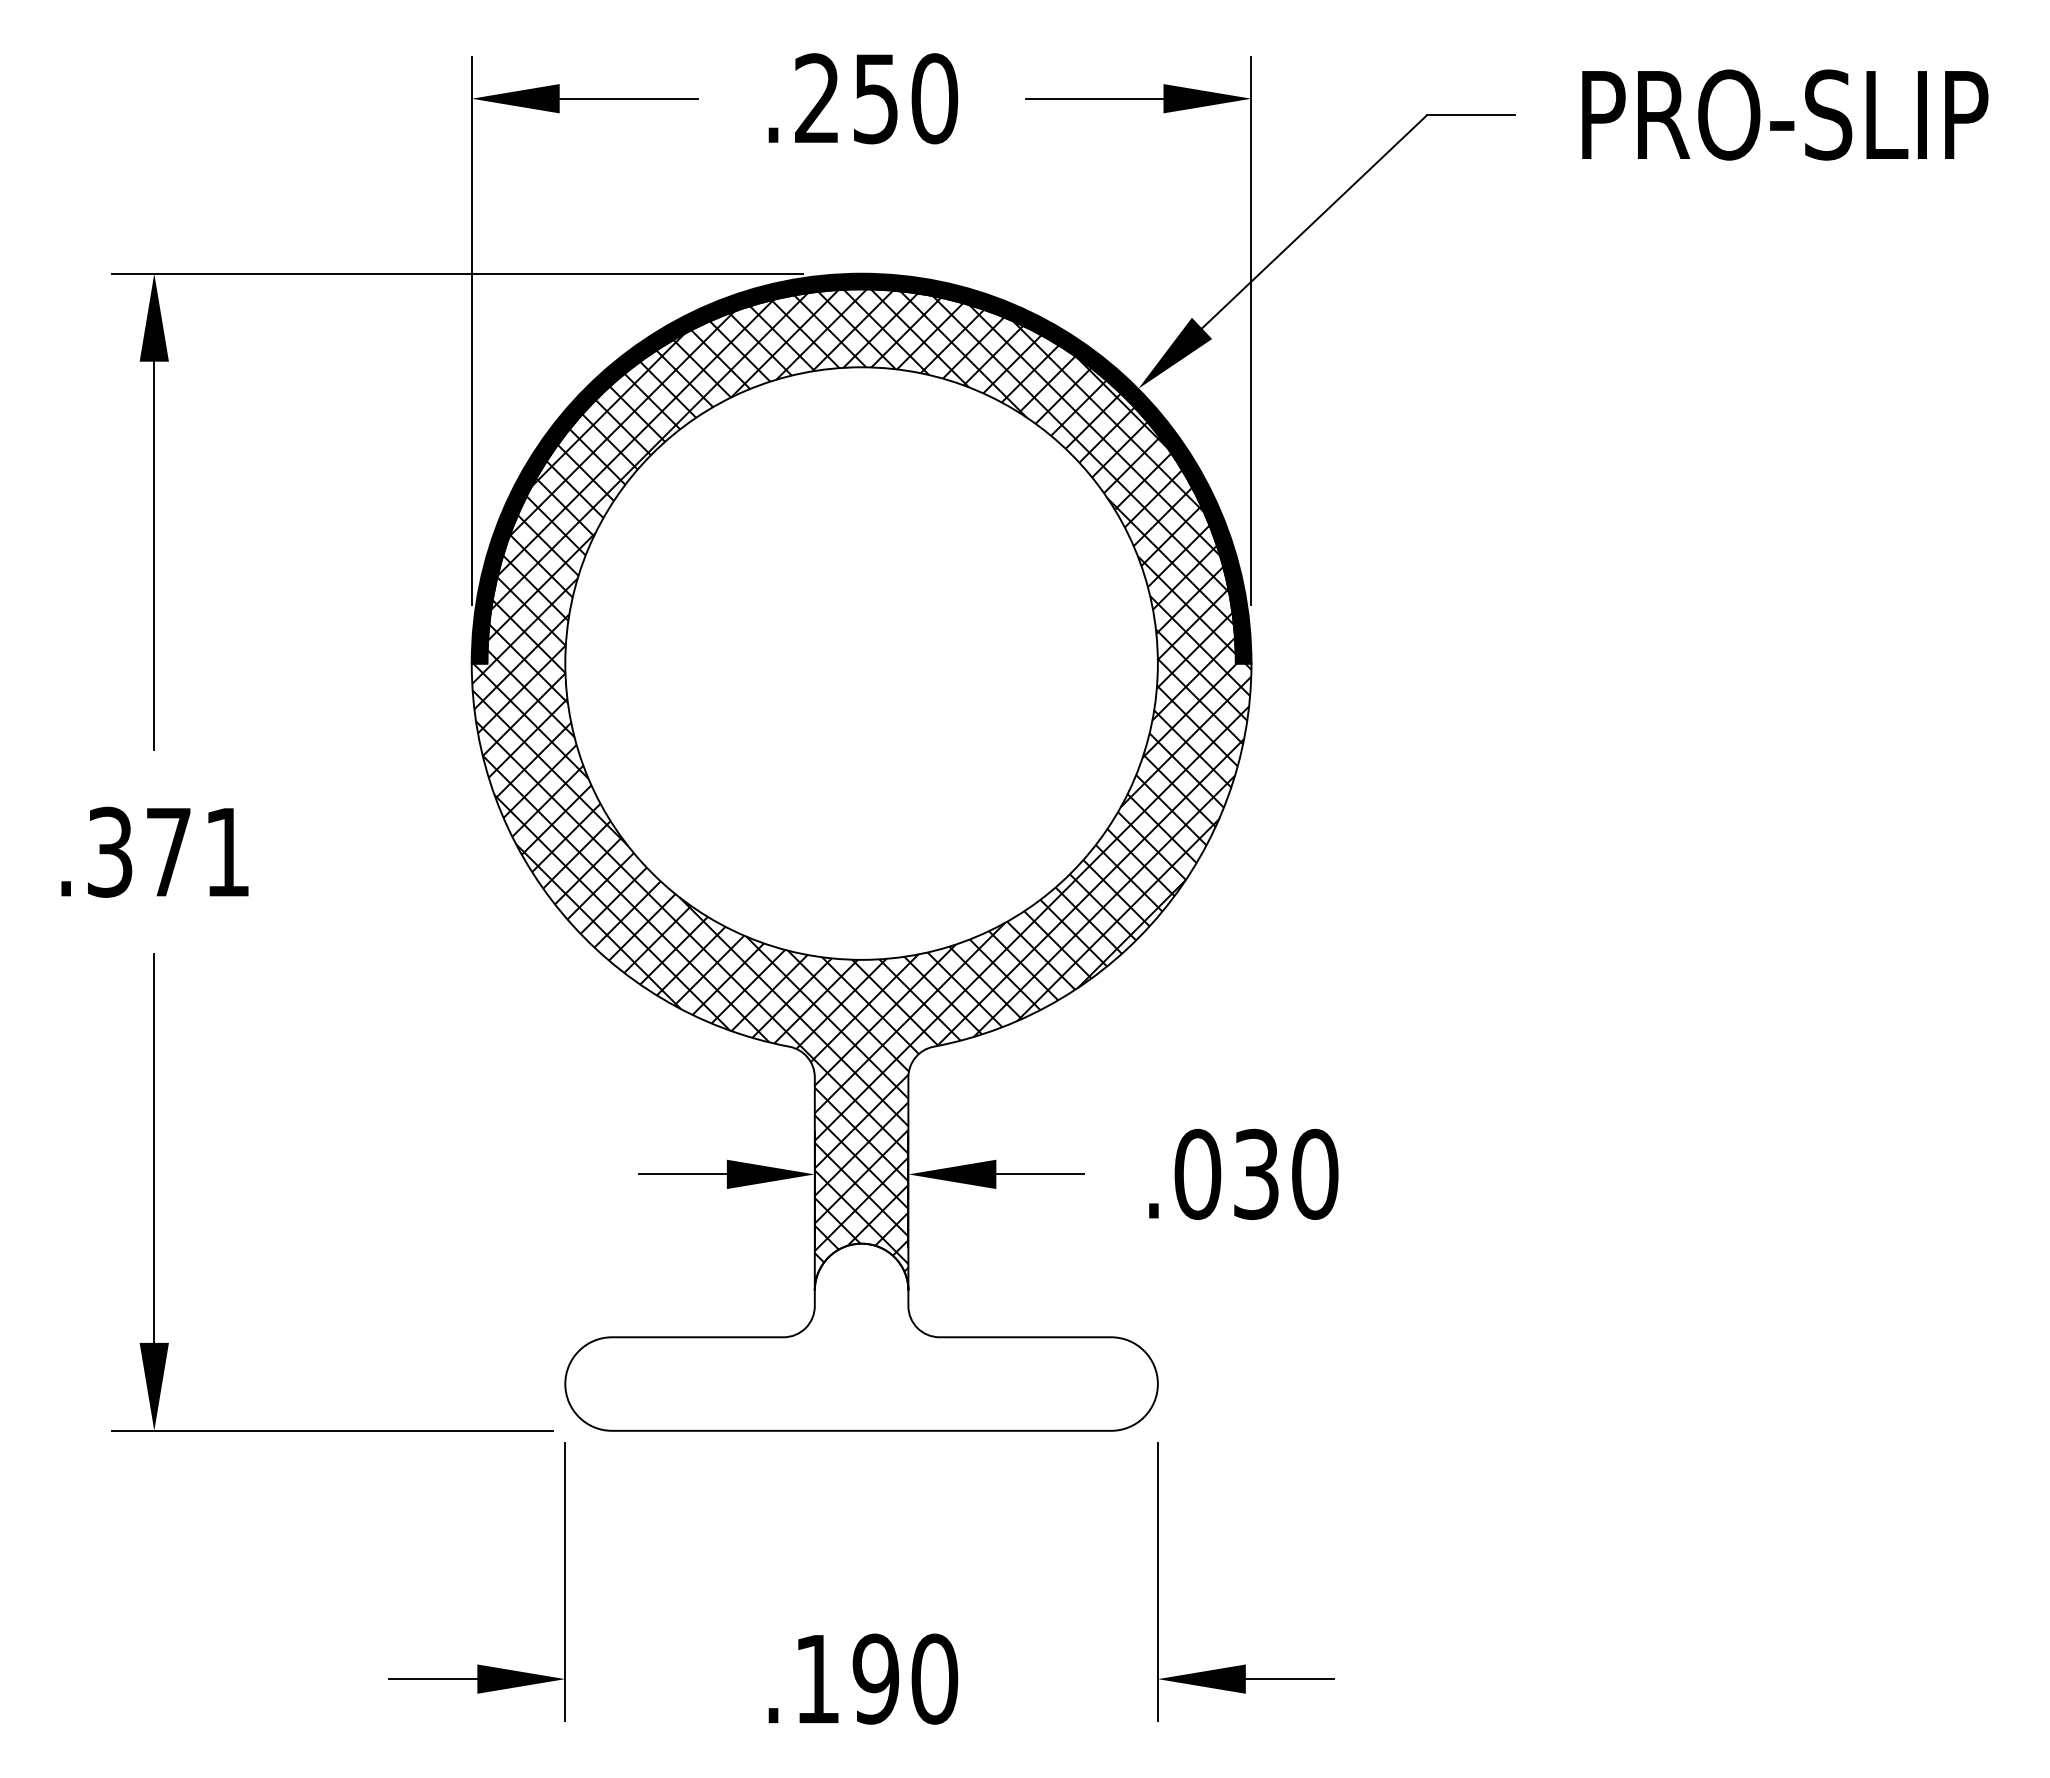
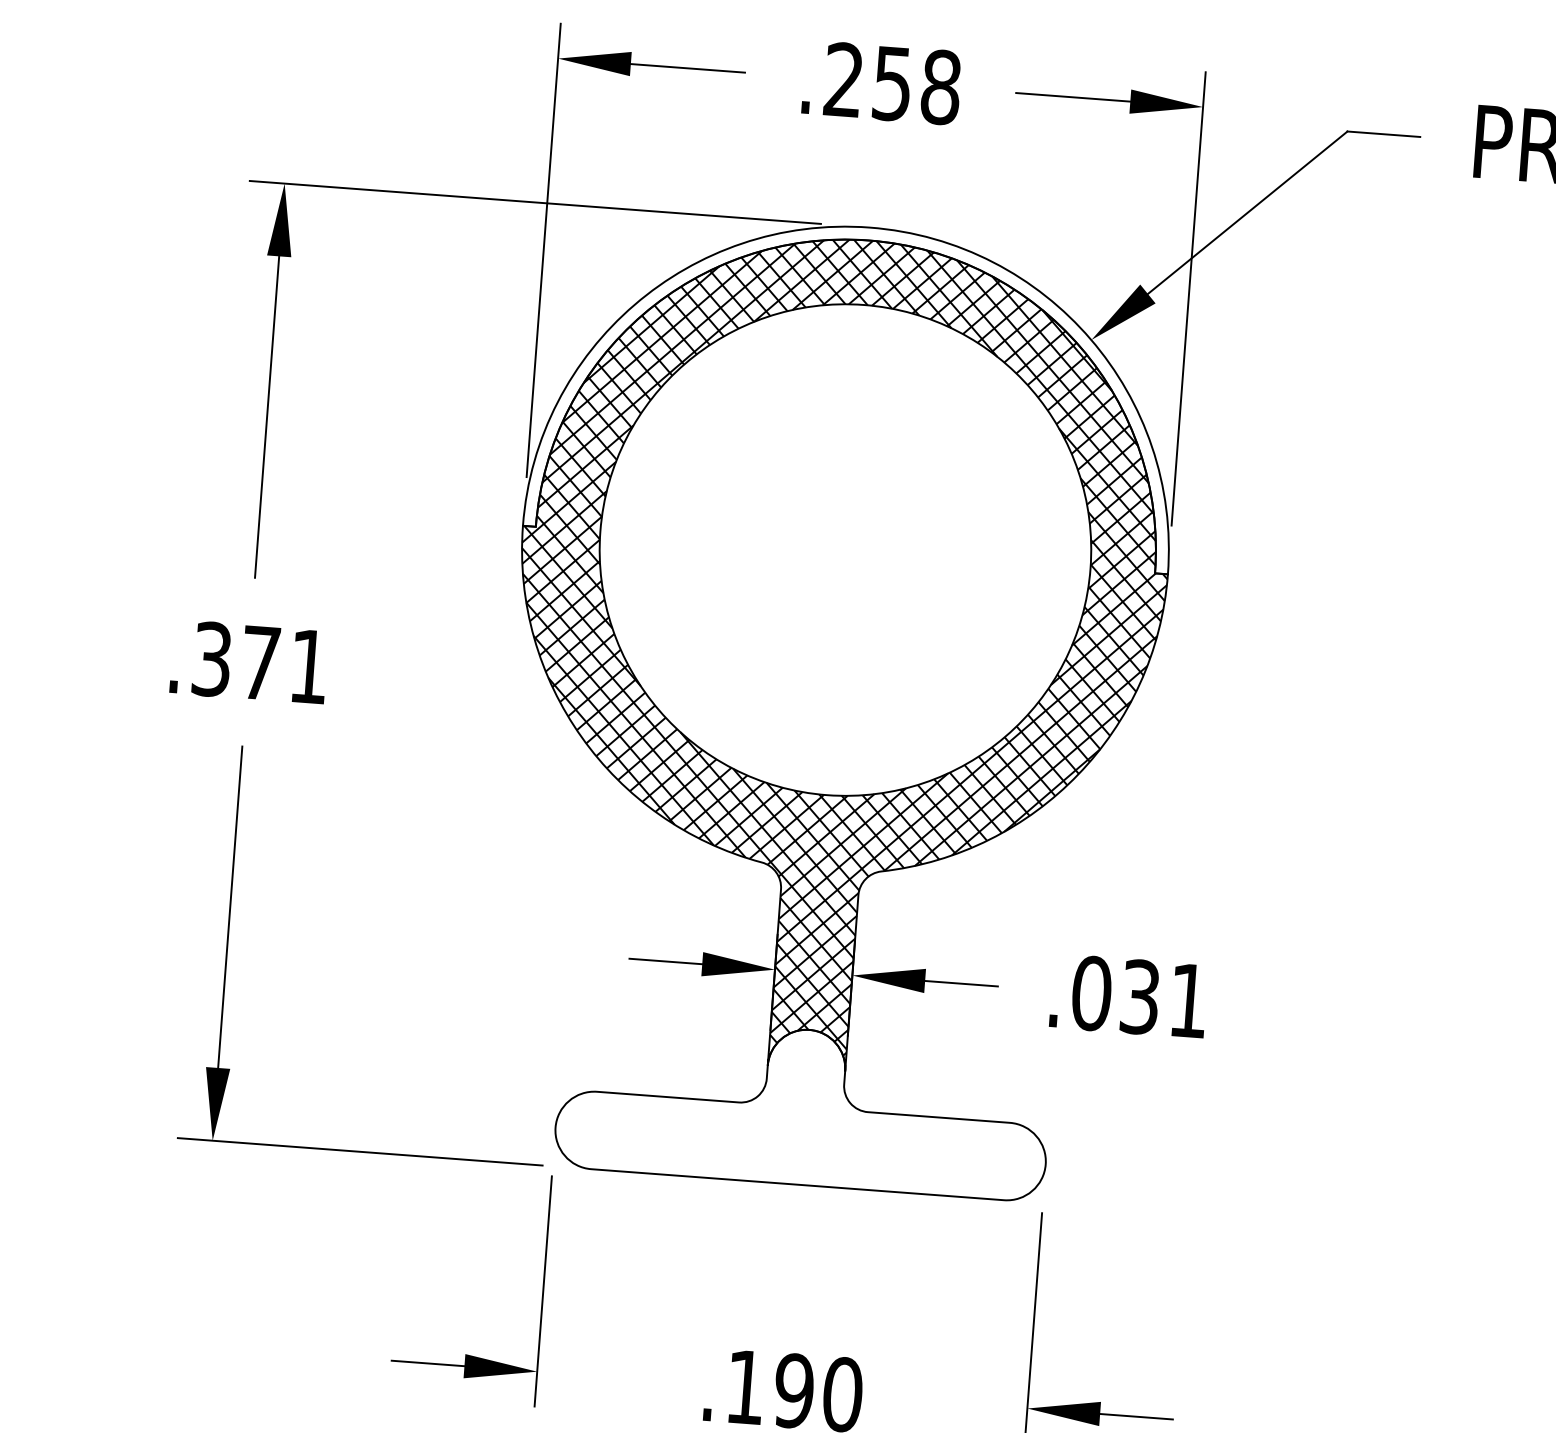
text: (934, 98) -> (940, 87), .250 -> .258
fill: (861, 468) -> (857, 388), removed
text: (1315, 1173) -> (1189, 1000), .030 -> .031

